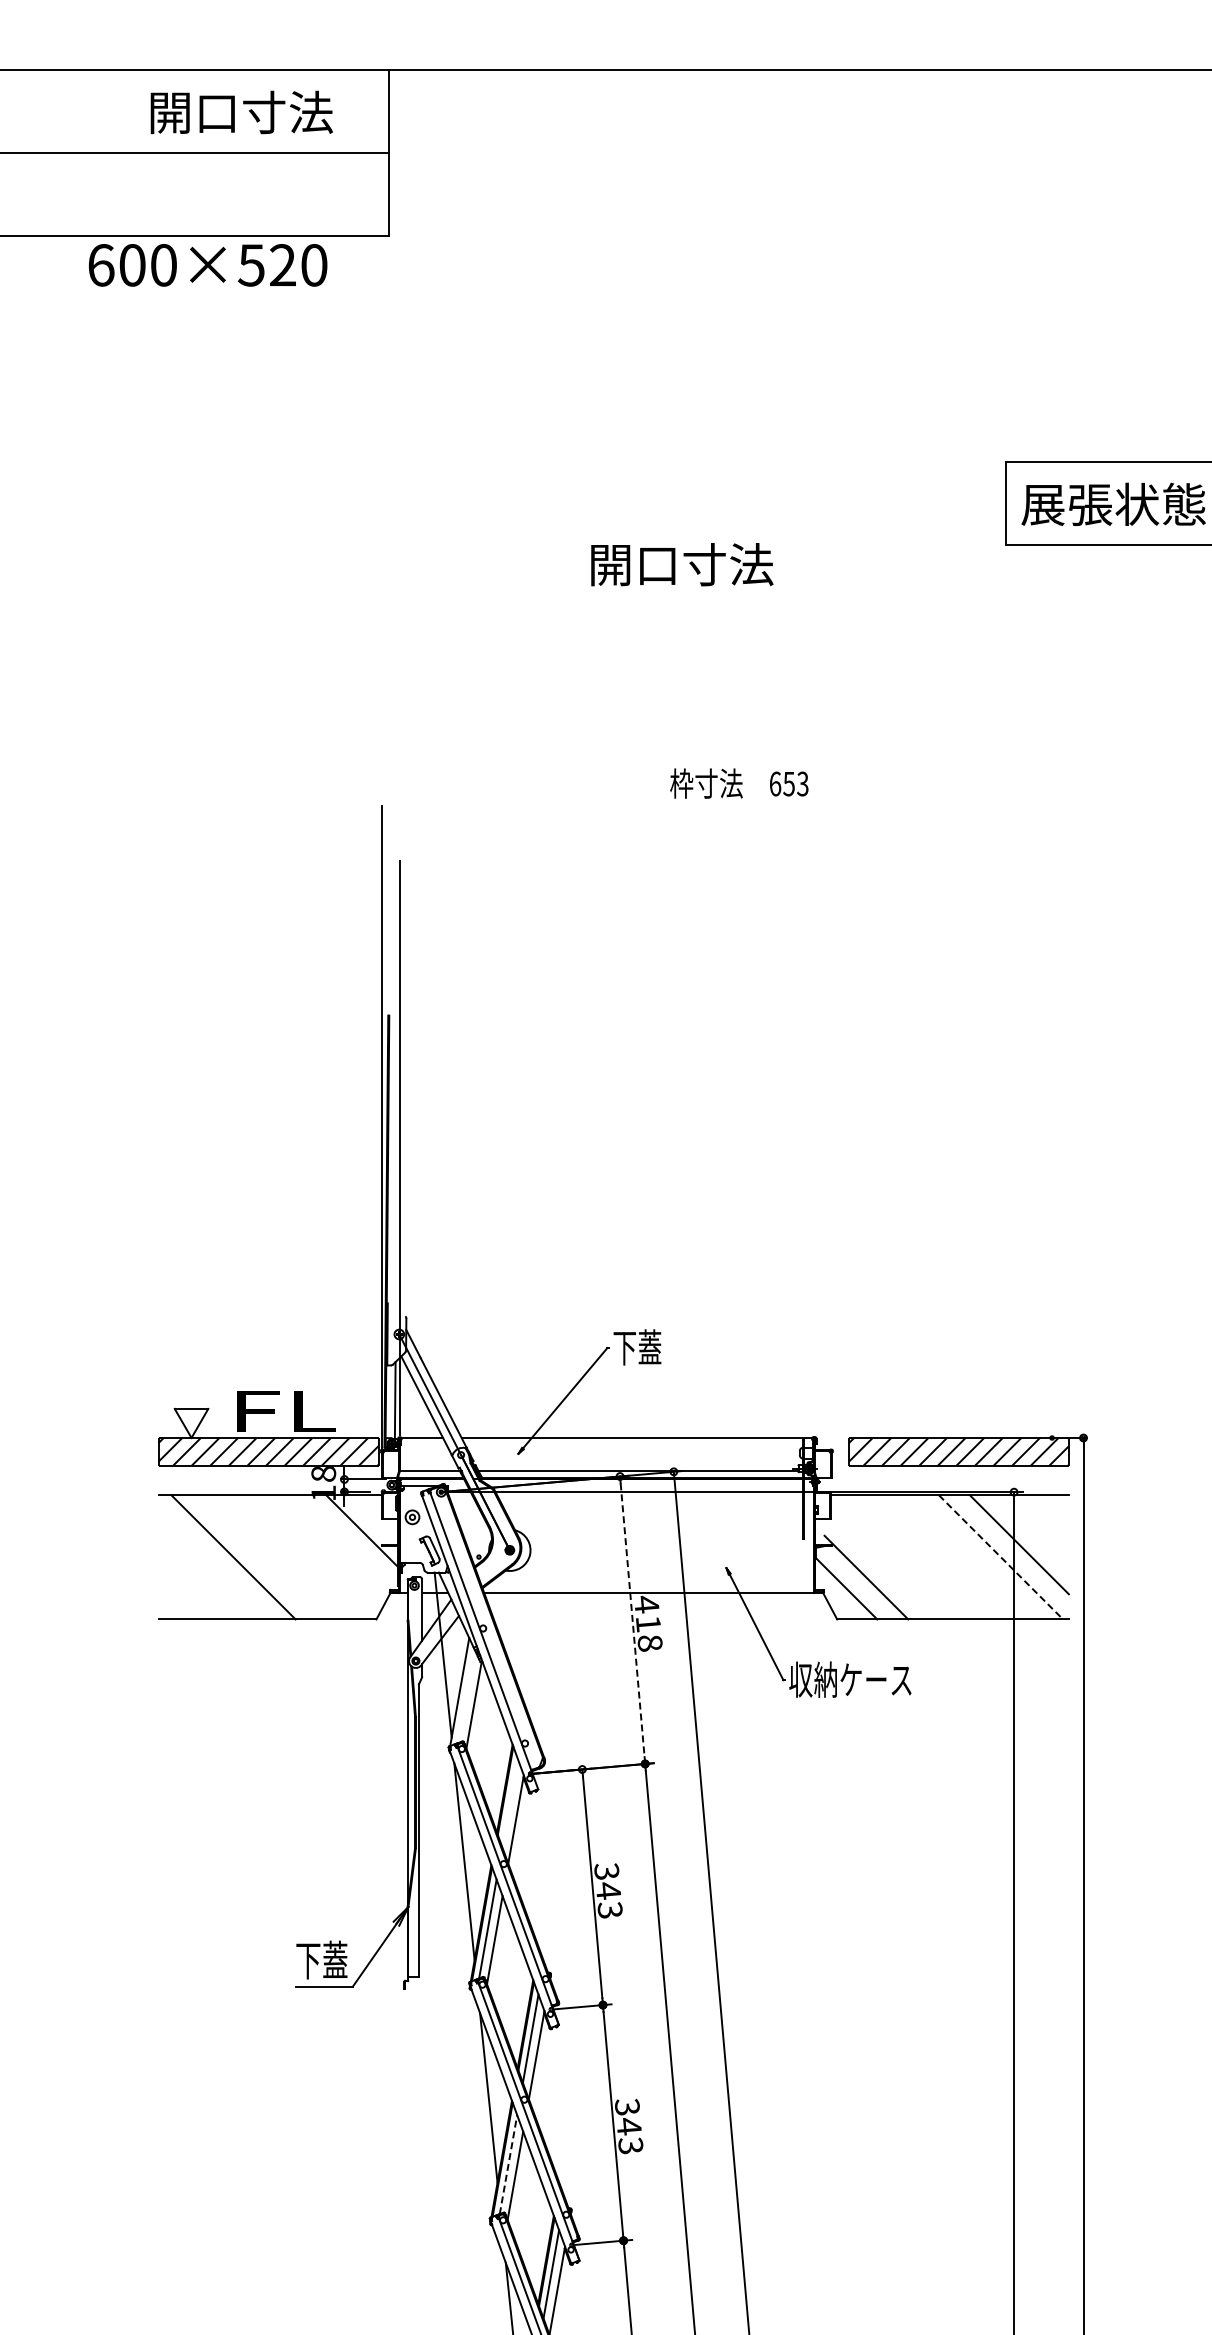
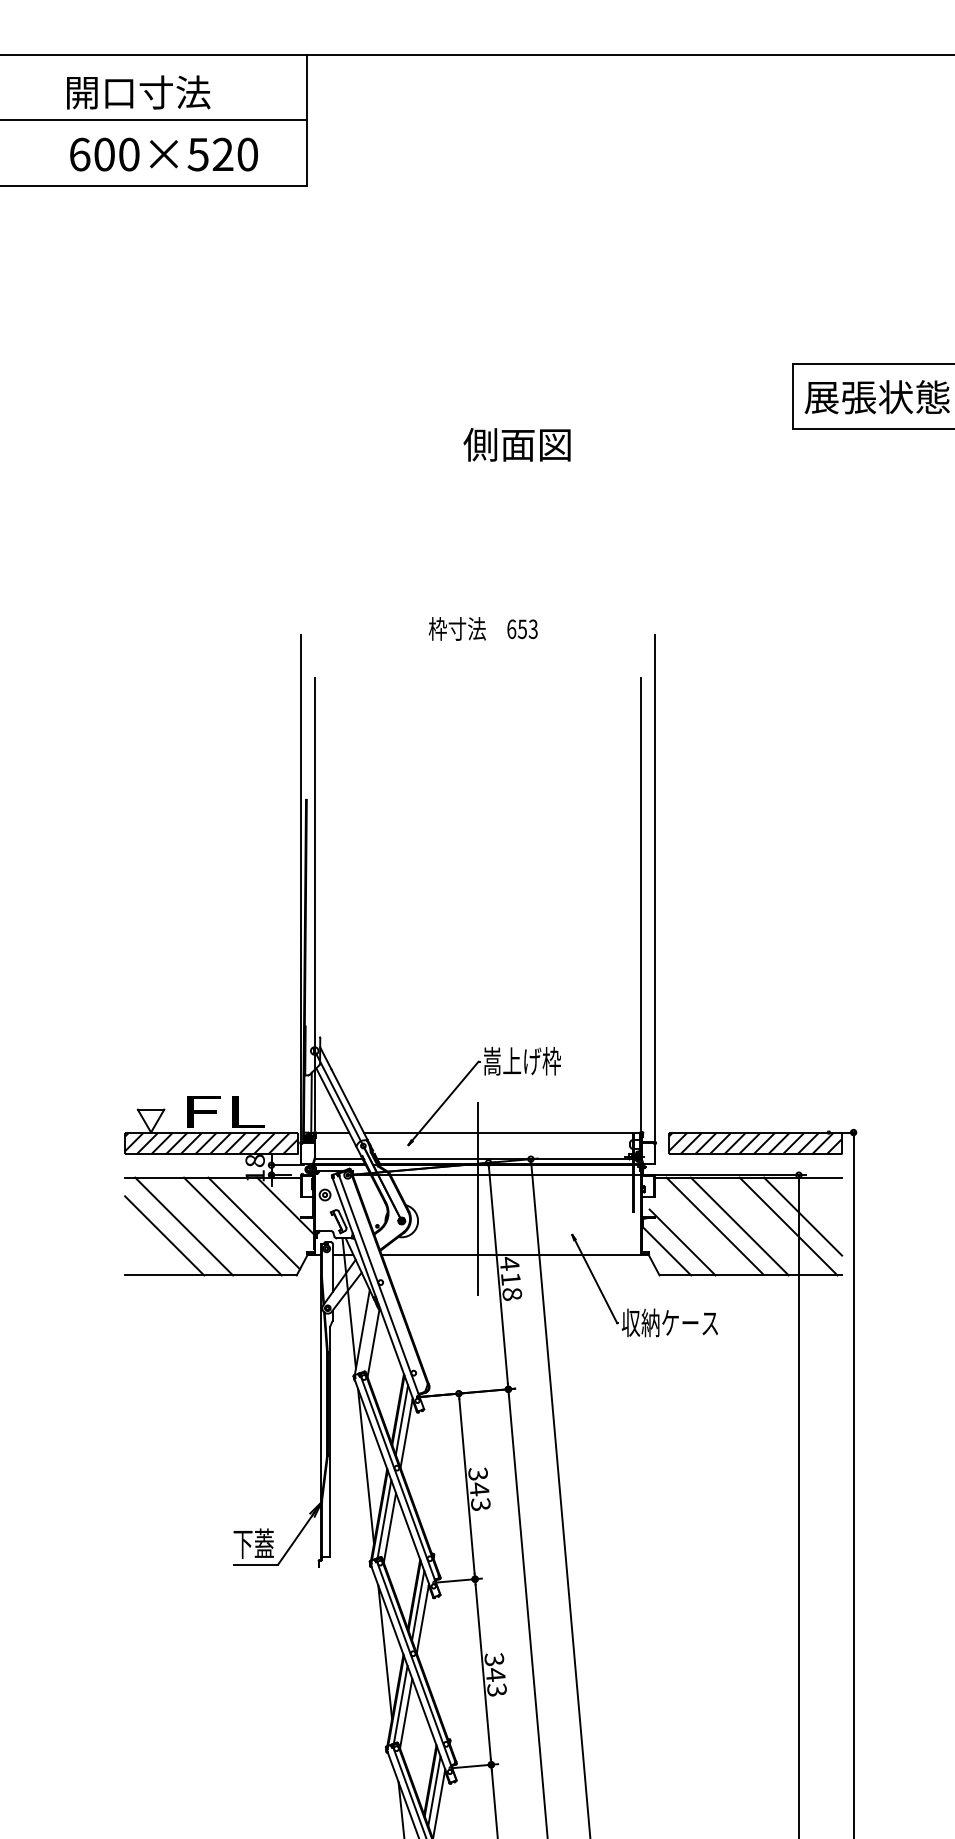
text: (241, 112) -> (138, 92), moved
text: (208, 265) -> (164, 154), moved
text: (680, 564) -> (536, 444), 開口寸法 -> 側面図
text: (739, 783) -> (483, 628), moved
line: (831, 1126) -> (655, 887), added
line: (813, 1148) -> (640, 904), added
text: (662, 1347) -> (521, 1061), 下蓋 -> 嵩上げ枠
line: (606, 1522) -> (477, 1199), added
line: (322, 1553) -> (254, 1223), added
line: (907, 1556) -> (714, 1225), added
line: (295, 1557) -> (232, 1226), added
line: (939, 1557) -> (740, 1226), added
line: (1001, 1557) -> (788, 1226), dashed -> solid
line: (208, 1568) -> (164, 1235), added
line: (632, 1620) -> (498, 1276), dashed -> solid
line: (509, 1803) -> (401, 1420), added
line: (508, 2164) -> (400, 1704), dashed -> solid

